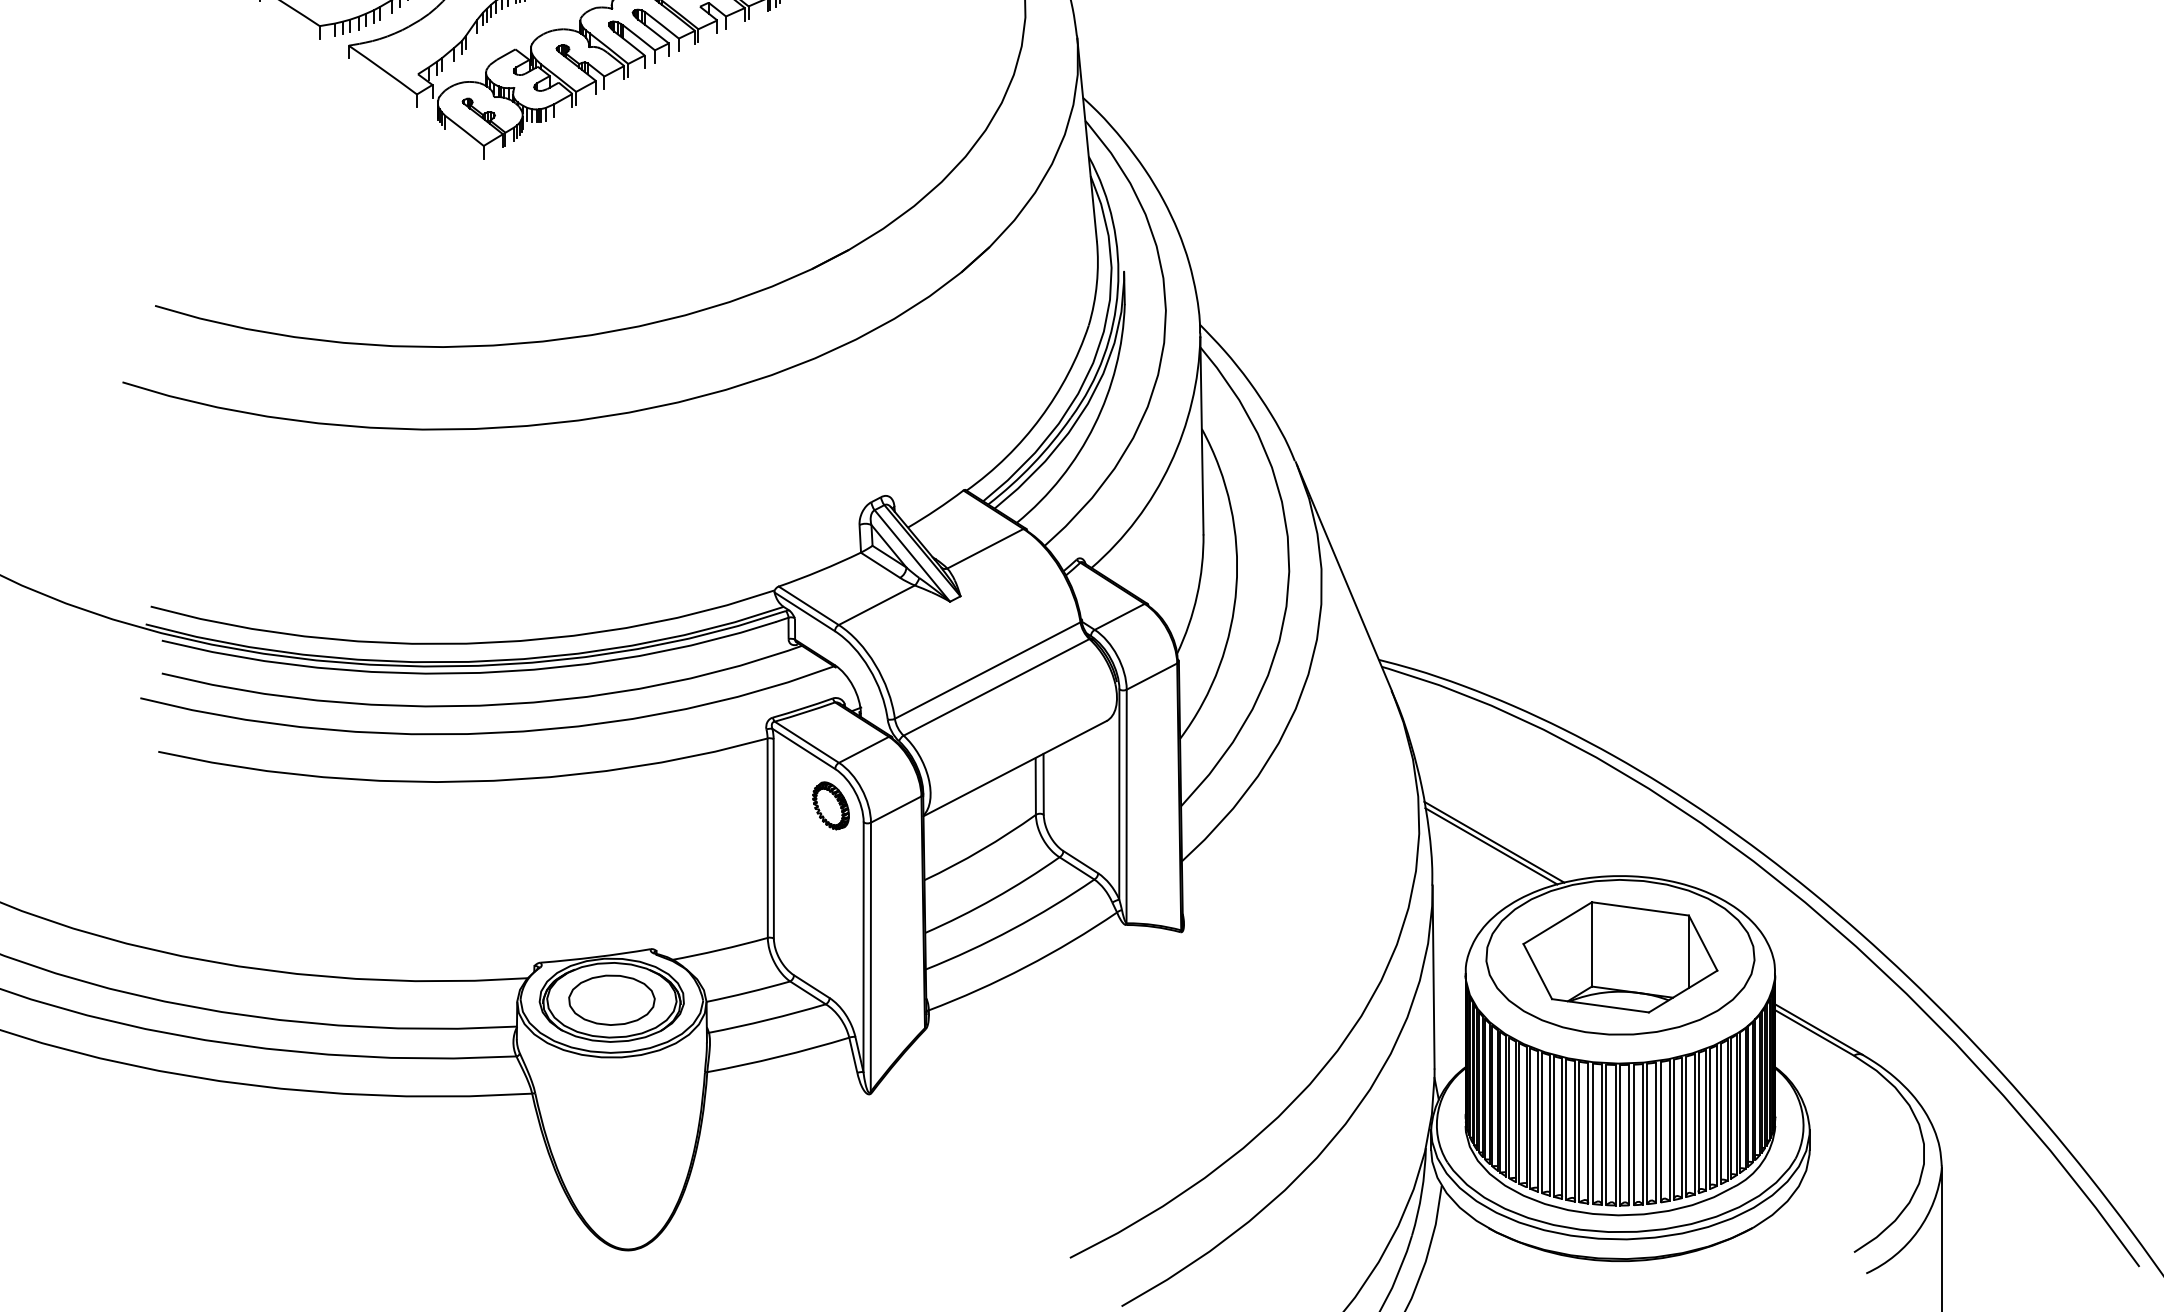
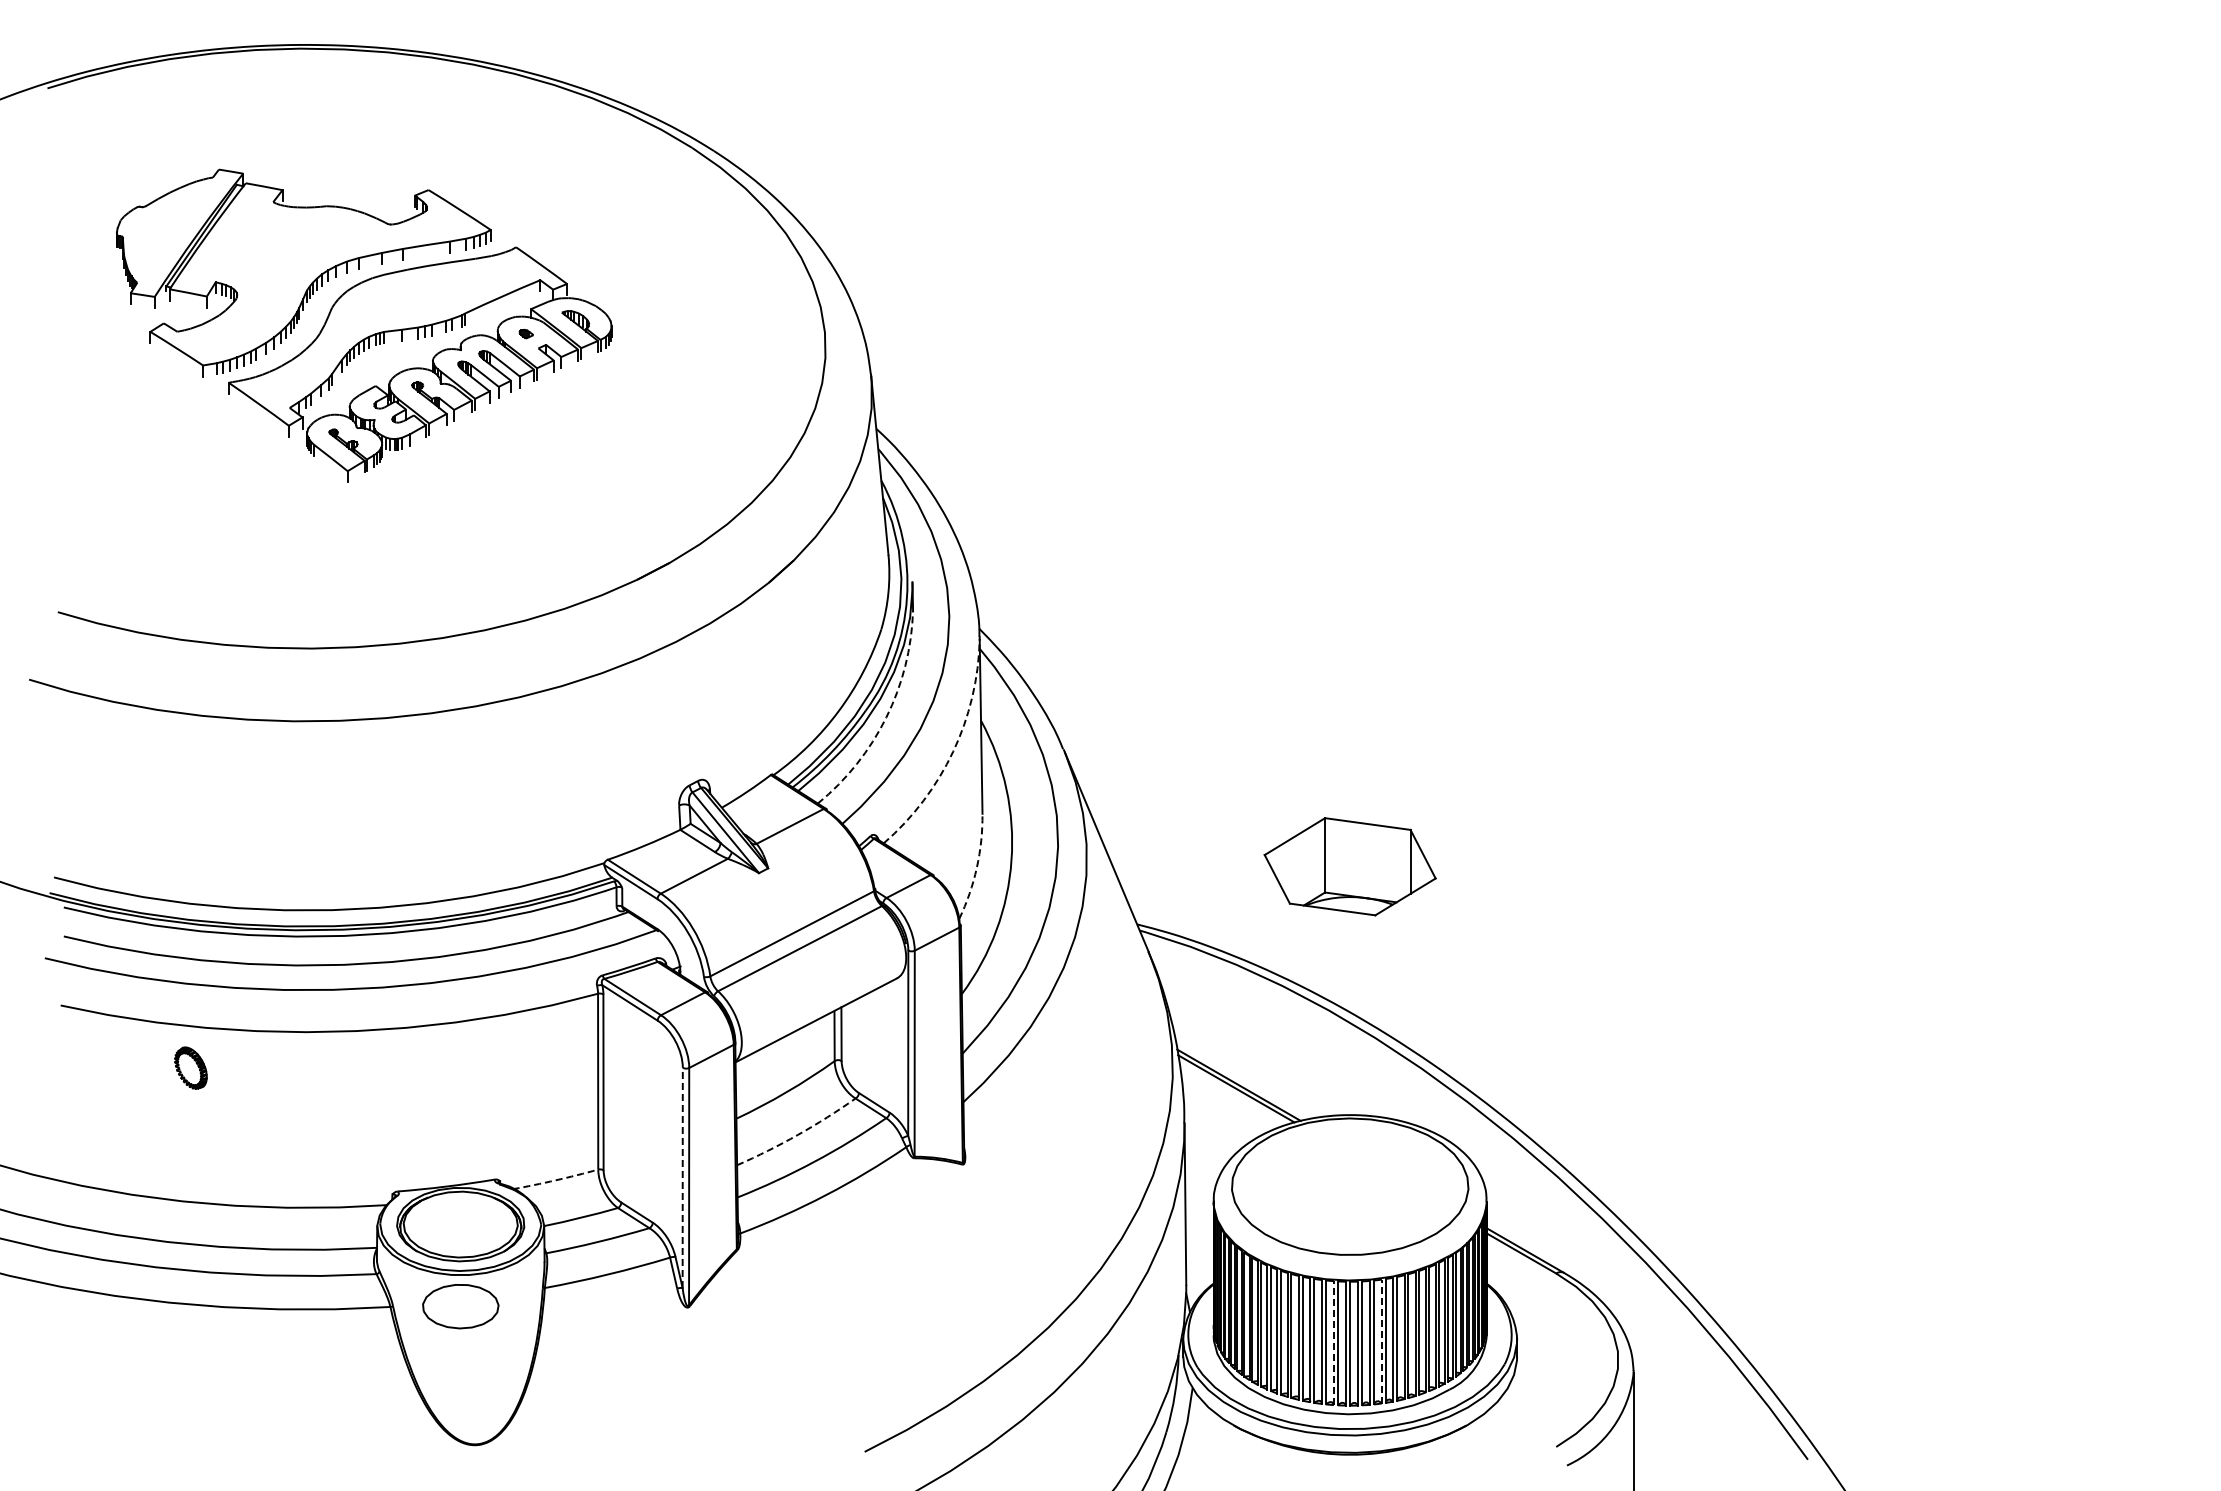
arc: (1094, 425) -> (886, 717), solid -> dashed
arc: (1170, 463) -> (953, 751), solid -> dashed
arc: (1196, 595) -> (976, 867), solid -> dashed
part: (830, 805) -> (190, 1067), moved
arc: (994, 898) -> (798, 1134), solid -> dashed
line: (863, 946) -> (682, 1177), solid -> dashed
arc: (719, 950) -> (555, 1180), solid -> dashed
part: (1619, 957) -> (1349, 866), moved
part: (611, 1000) -> (460, 1306), moved
line: (1655, 1132) -> (1381, 1341), solid -> dashed
line: (1601, 1135) -> (1333, 1343), solid -> dashed

